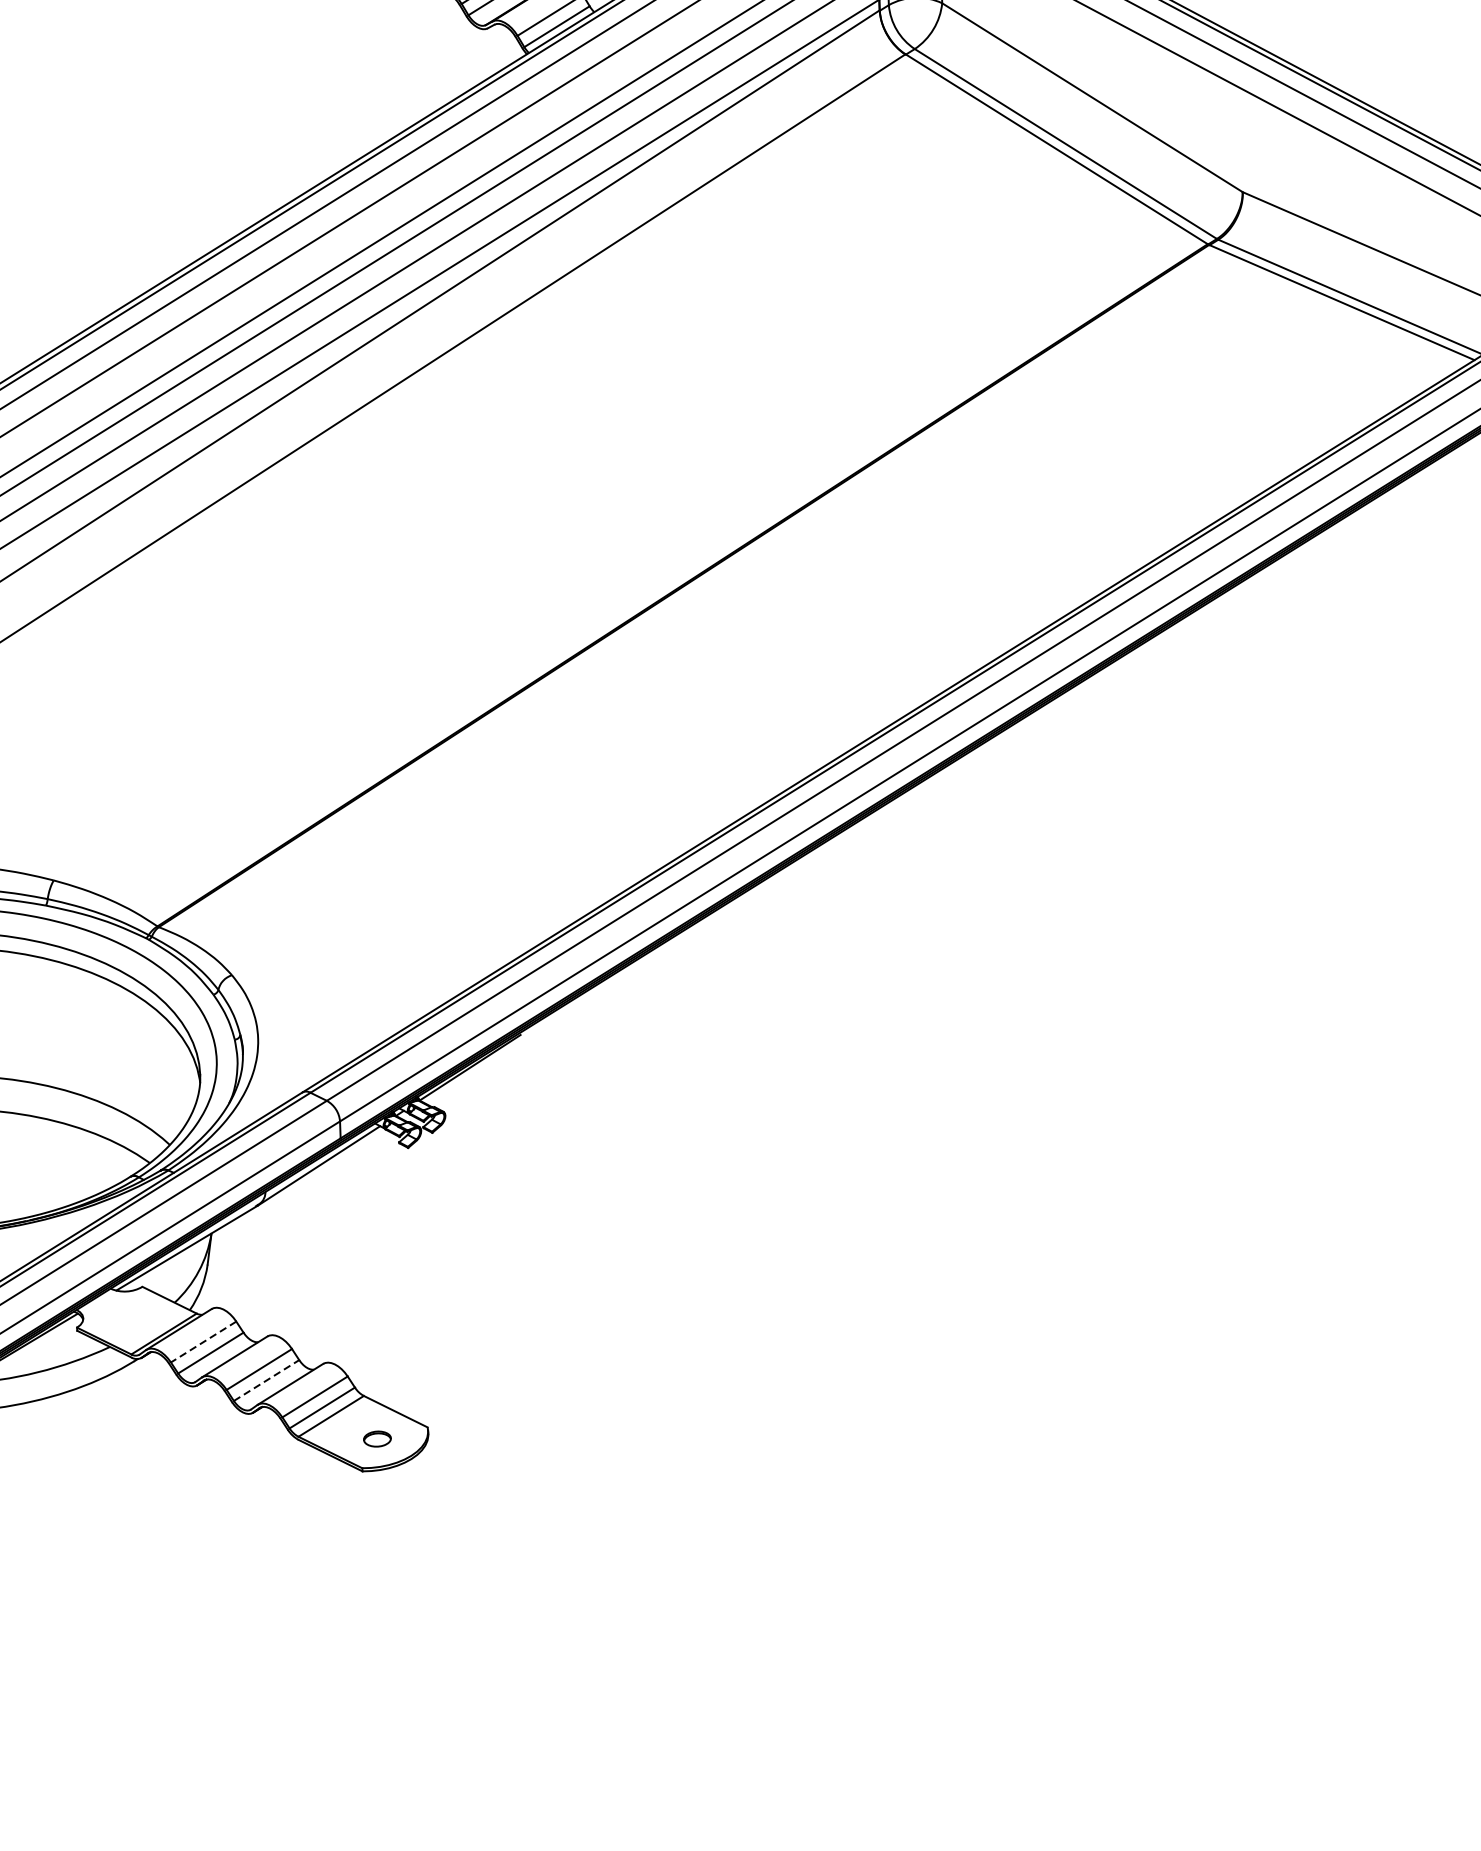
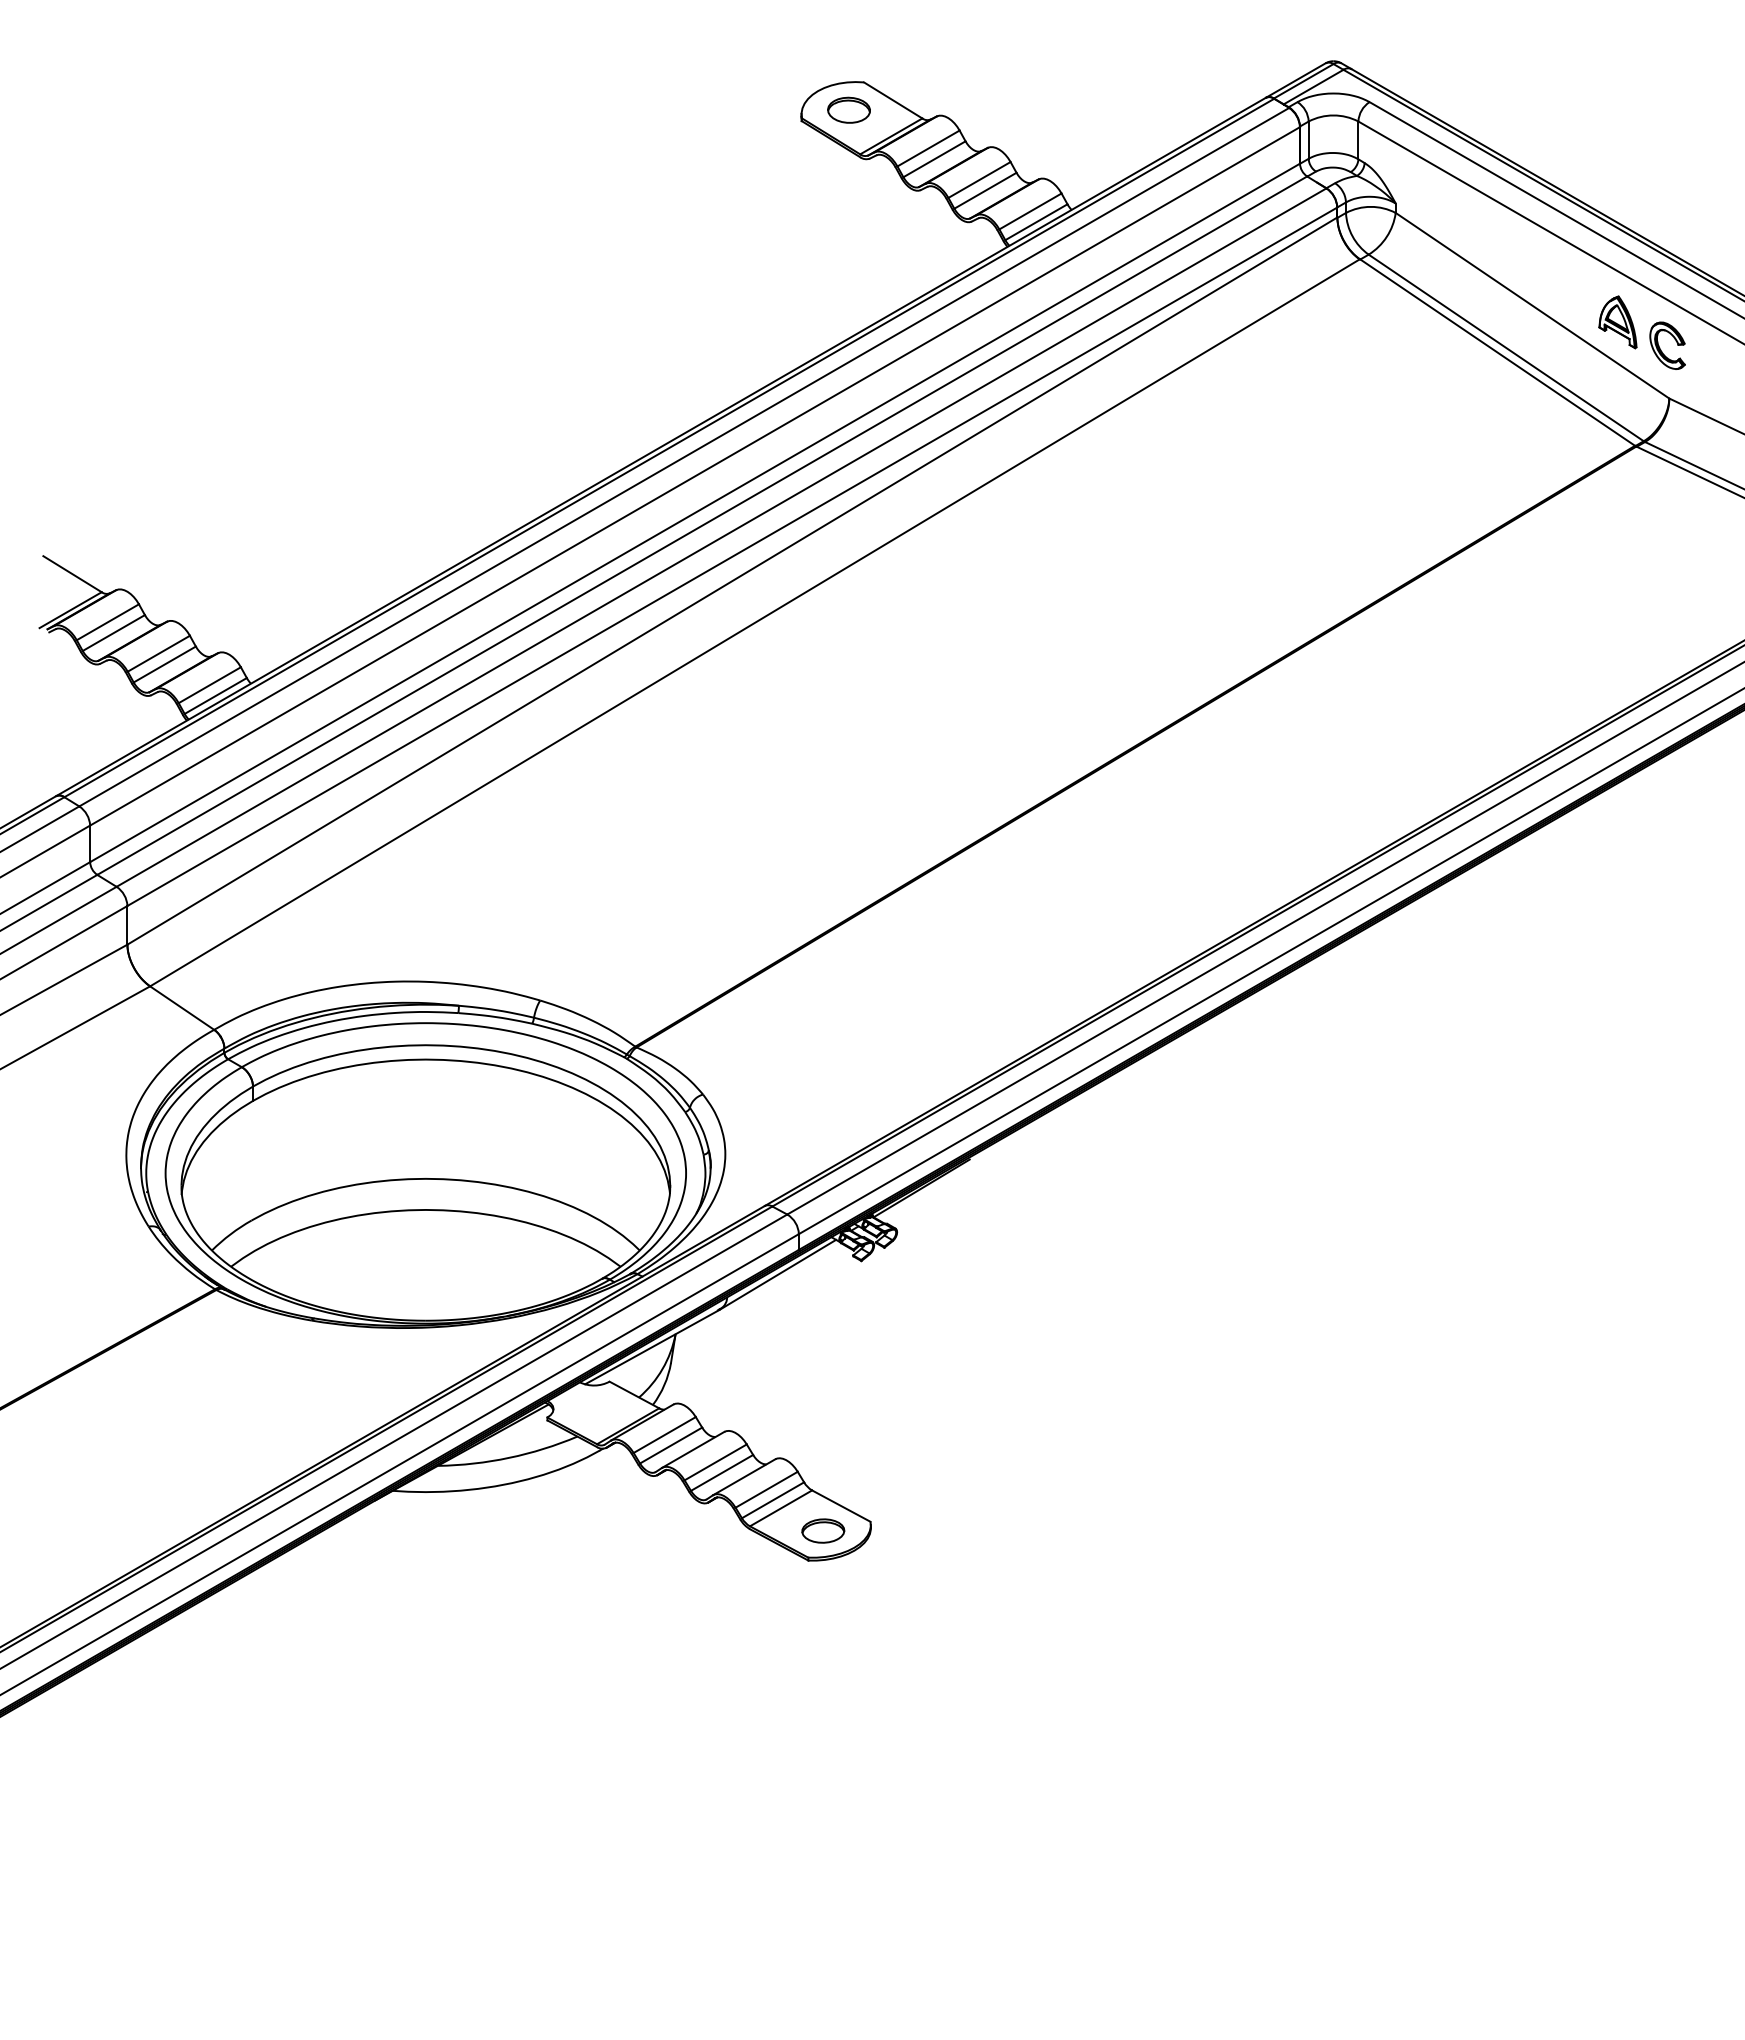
part: (1184, 112) -> (1617, 322), added
part: (1232, 139) -> (1661, 349), added
line: (203, 1342) -> (664, 1435), dashed -> solid
line: (267, 1380) -> (722, 1472), dashed -> solid
part: (377, 1438) -> (823, 1530), size x1.67

